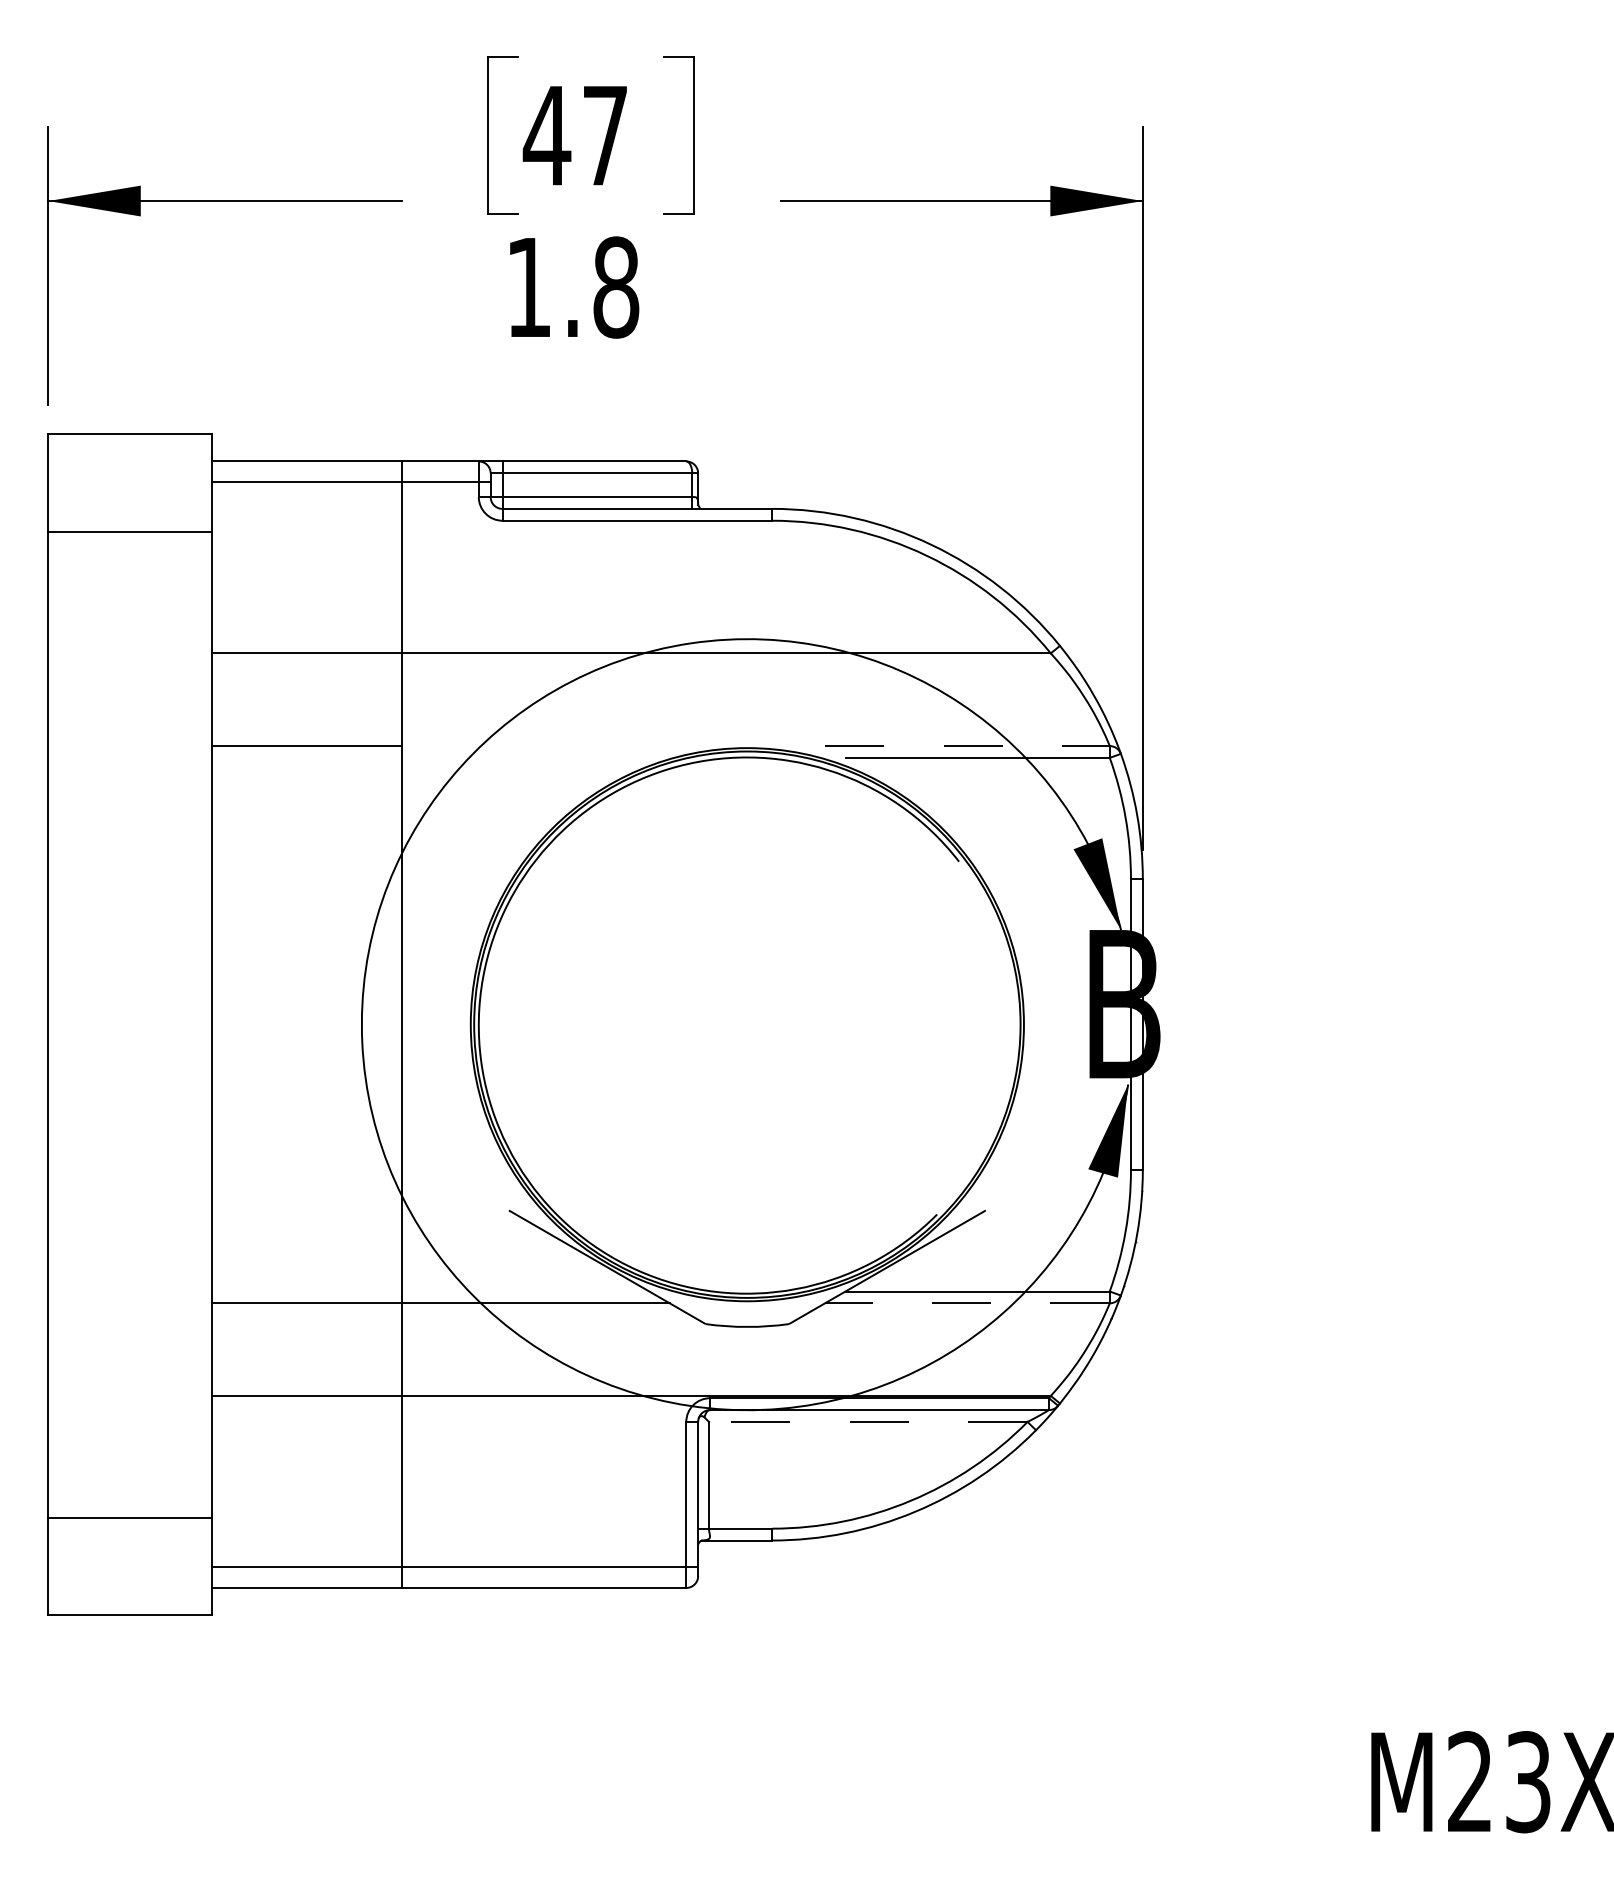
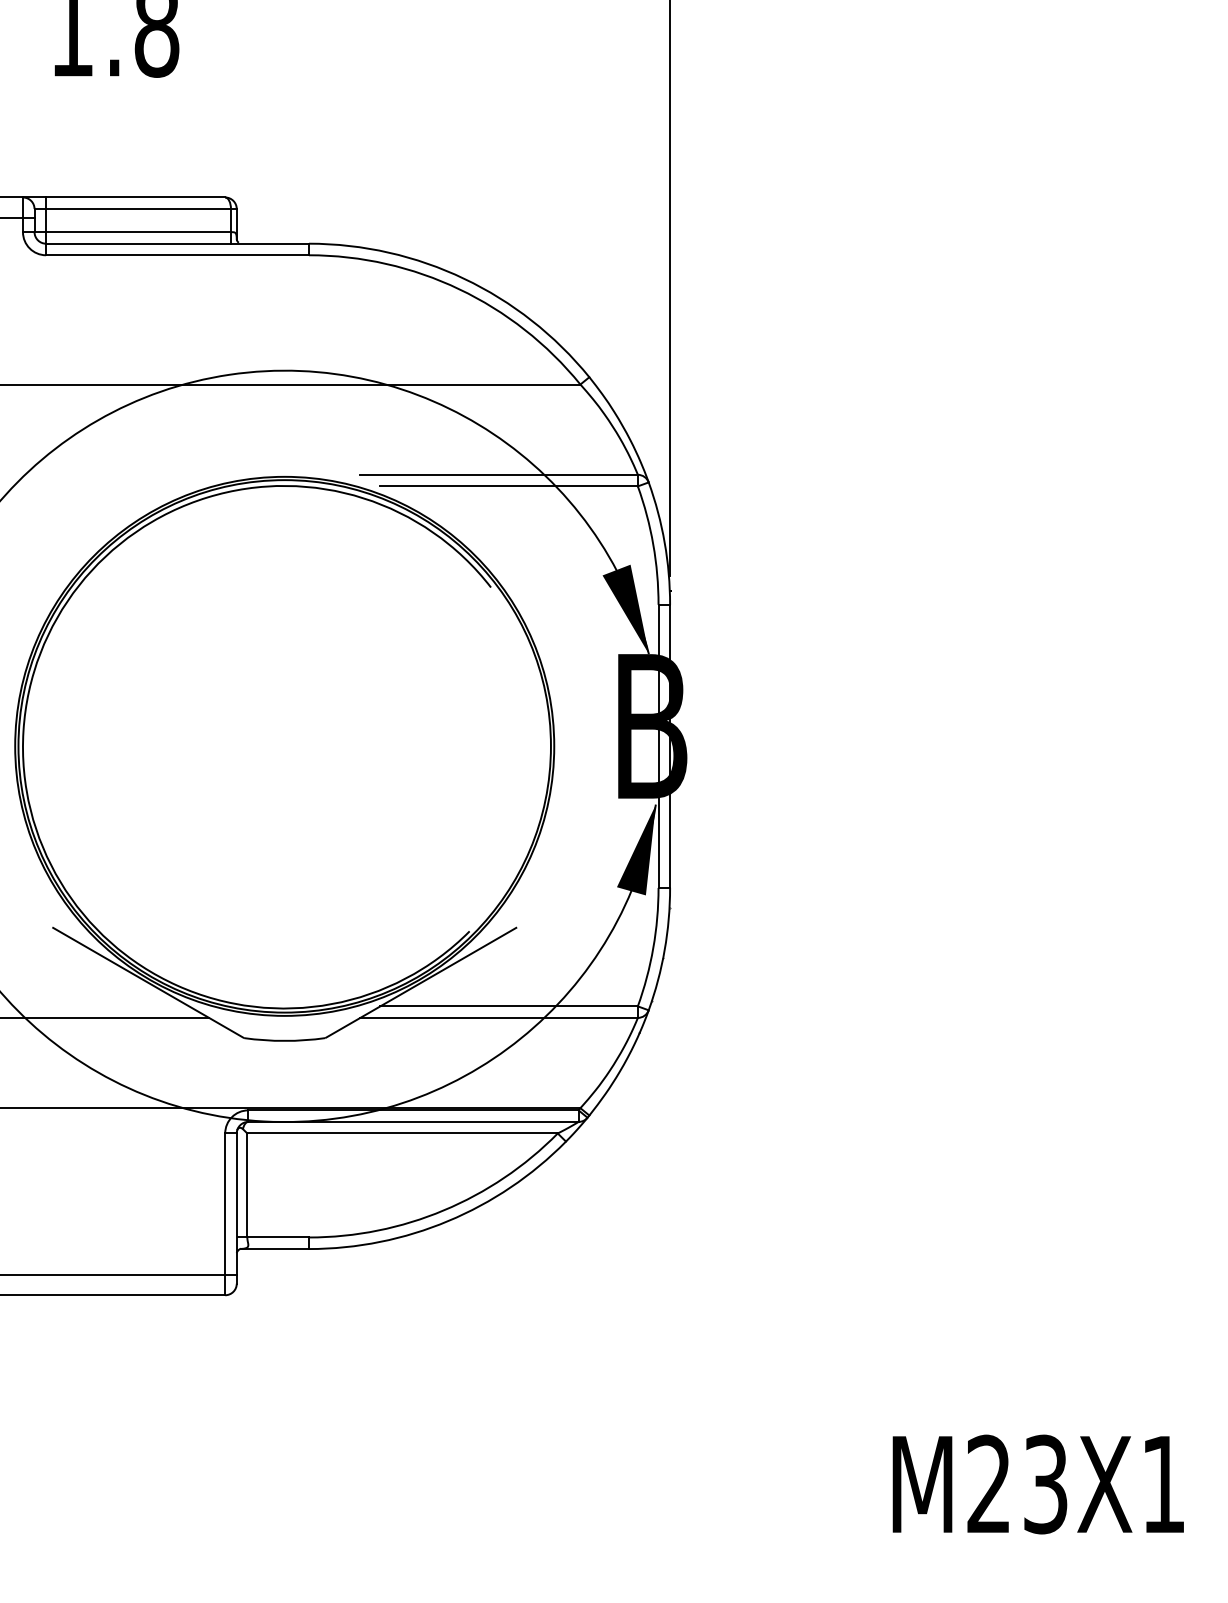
line: (967, 746) -> (499, 475), dashed -> solid
line: (966, 1303) -> (498, 1018), dashed -> solid
line: (867, 1421) -> (401, 1133), dashed -> solid

